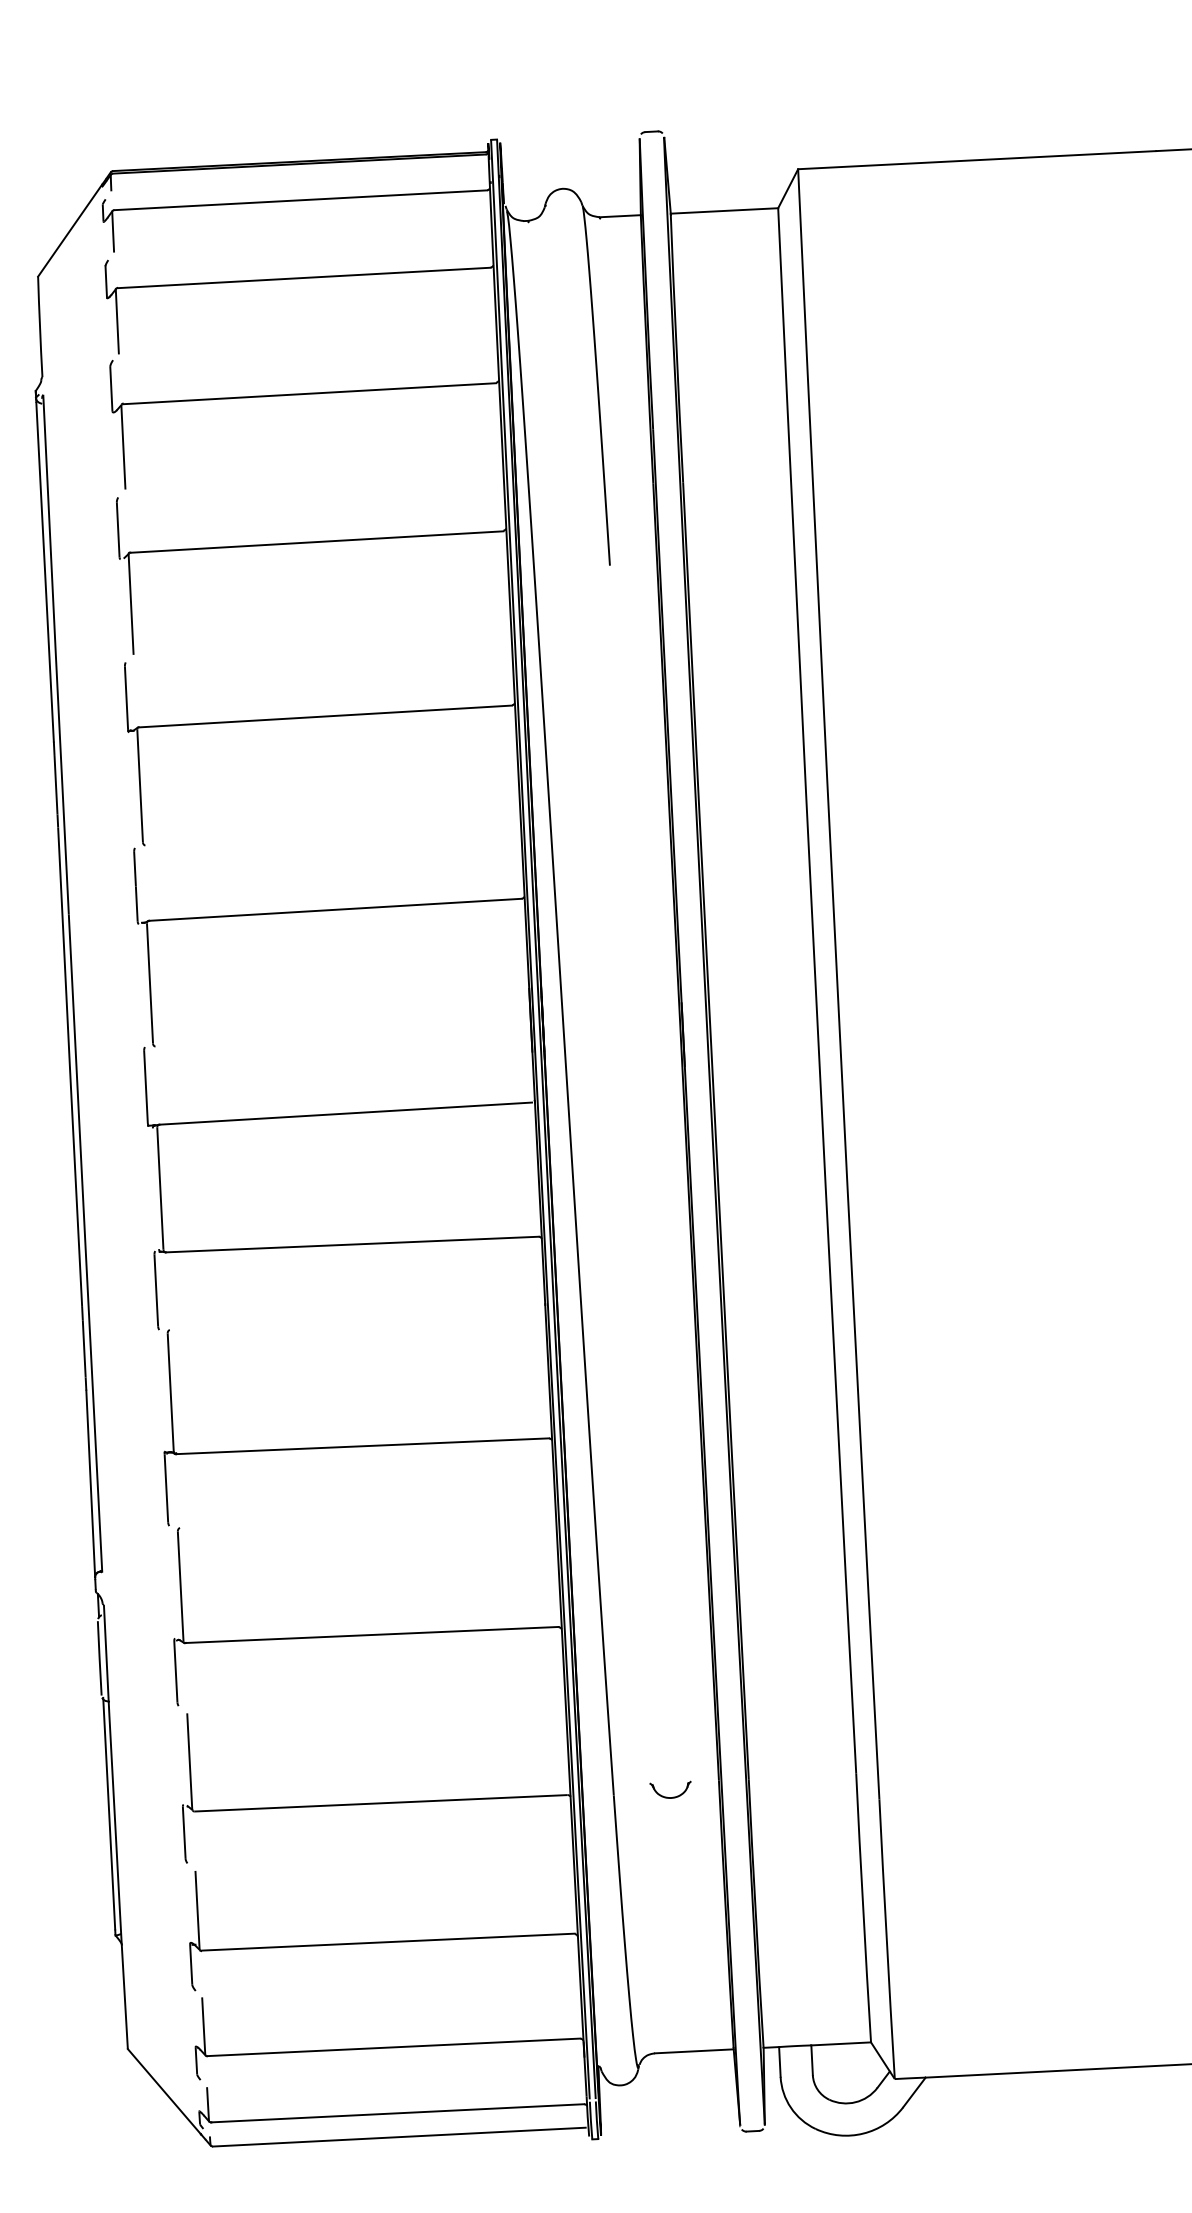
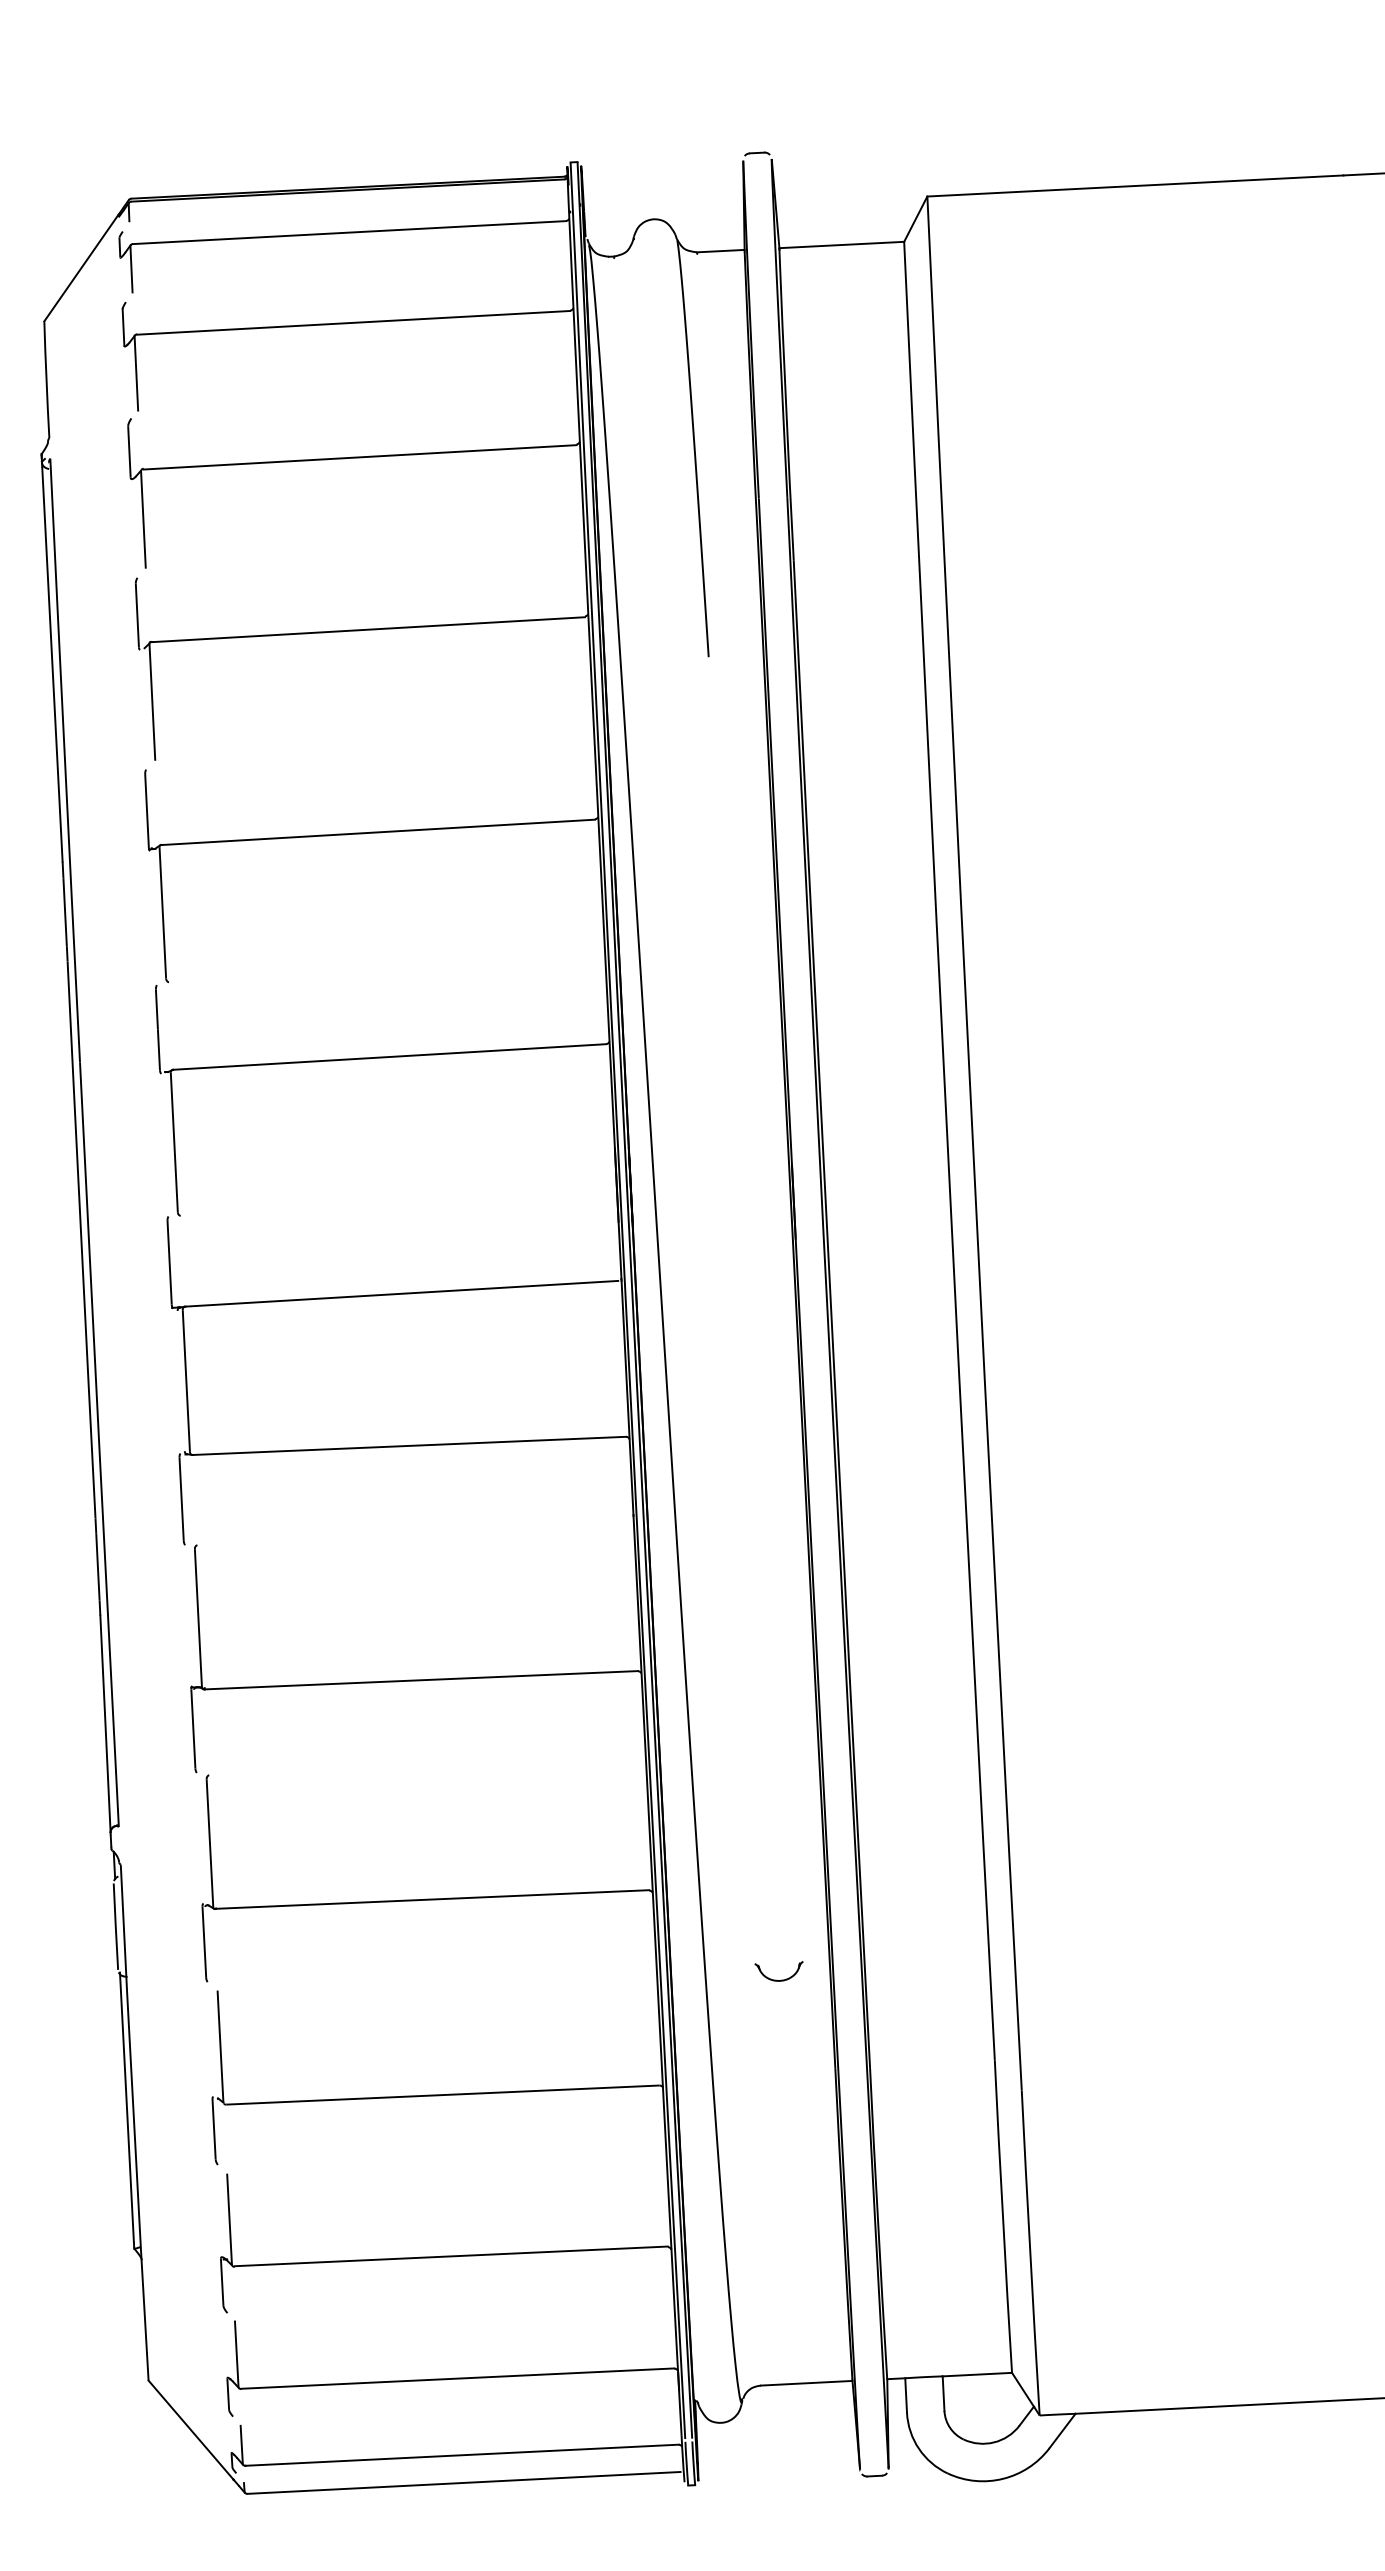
part: (668, 1796) -> (776, 1979), moved

